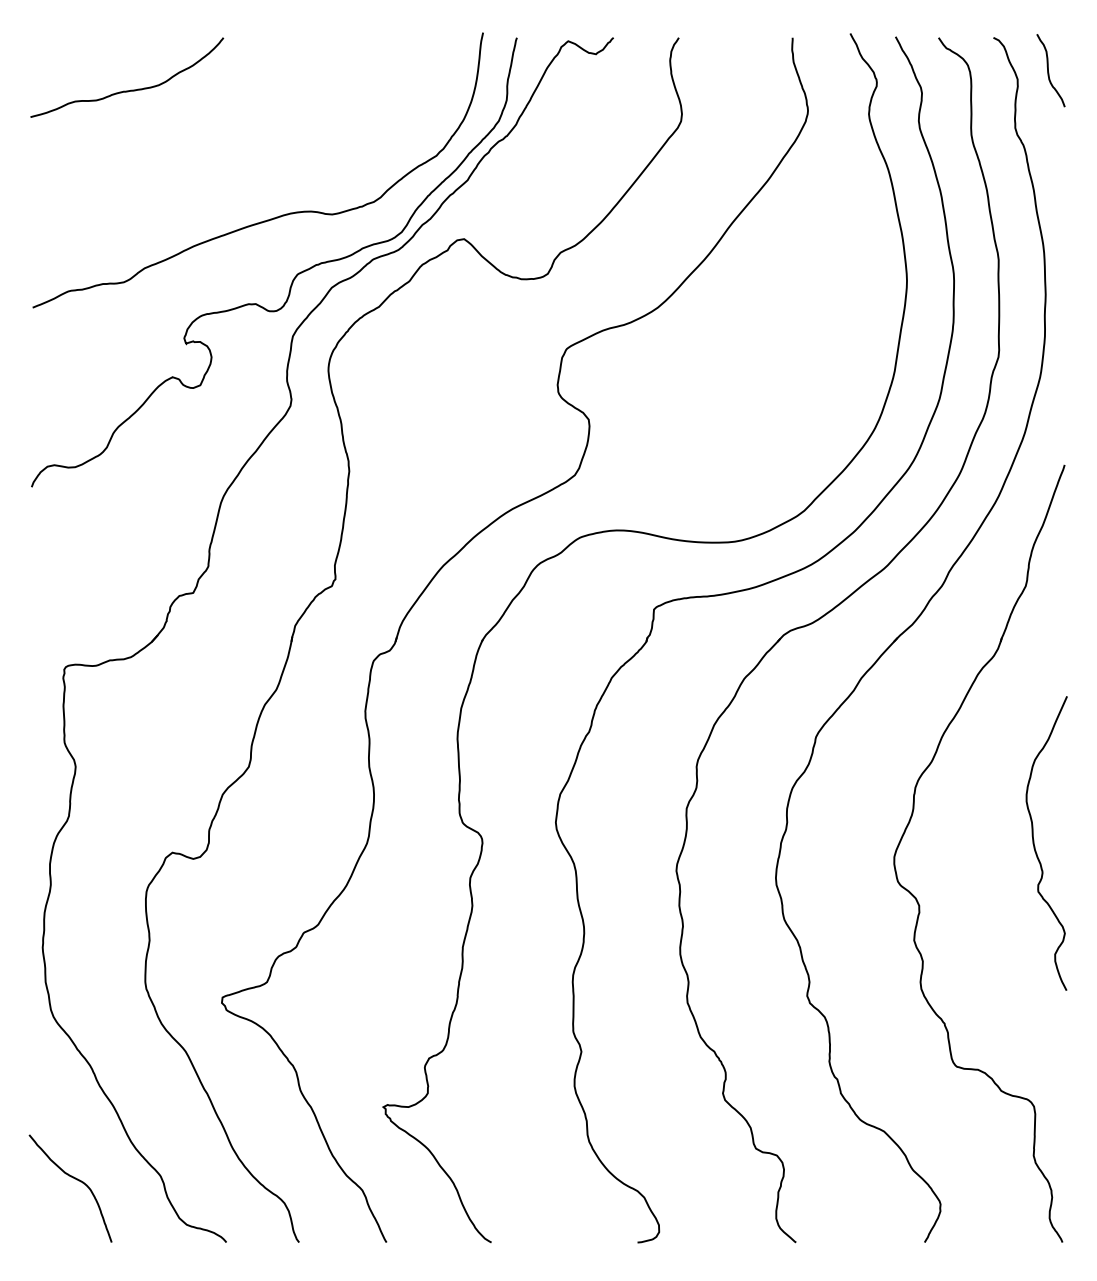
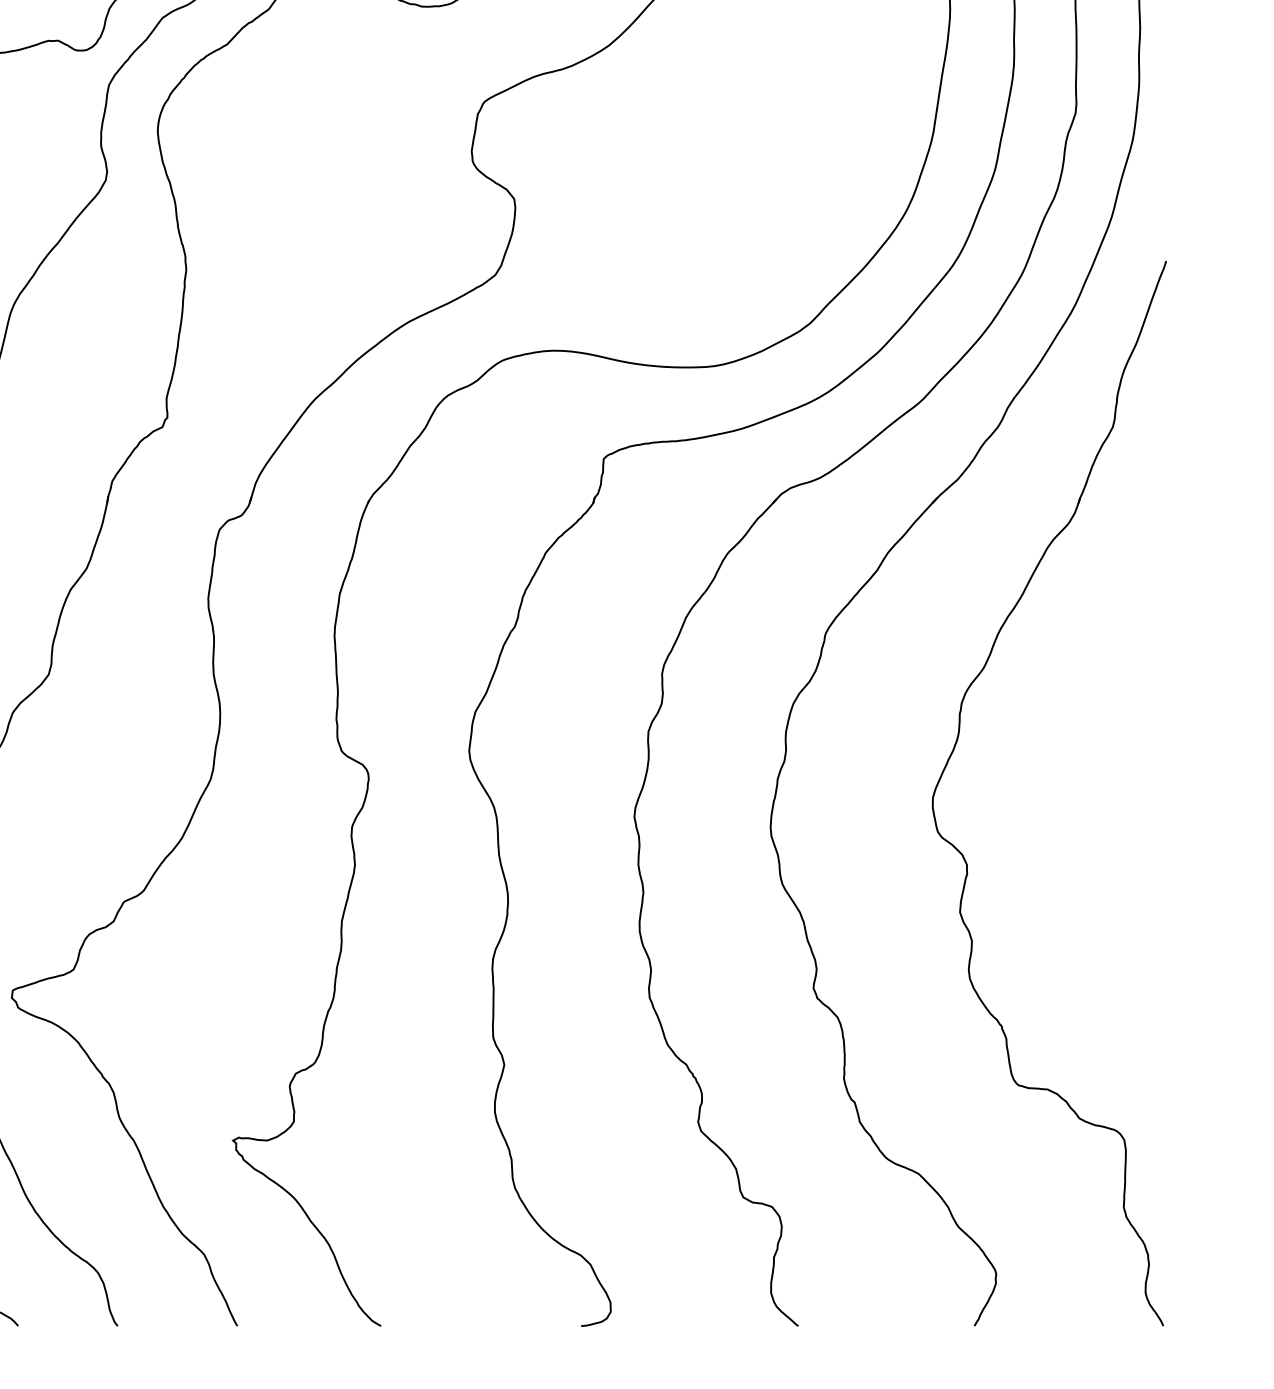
curve: (1035, 846) -> (1126, 783), removed

